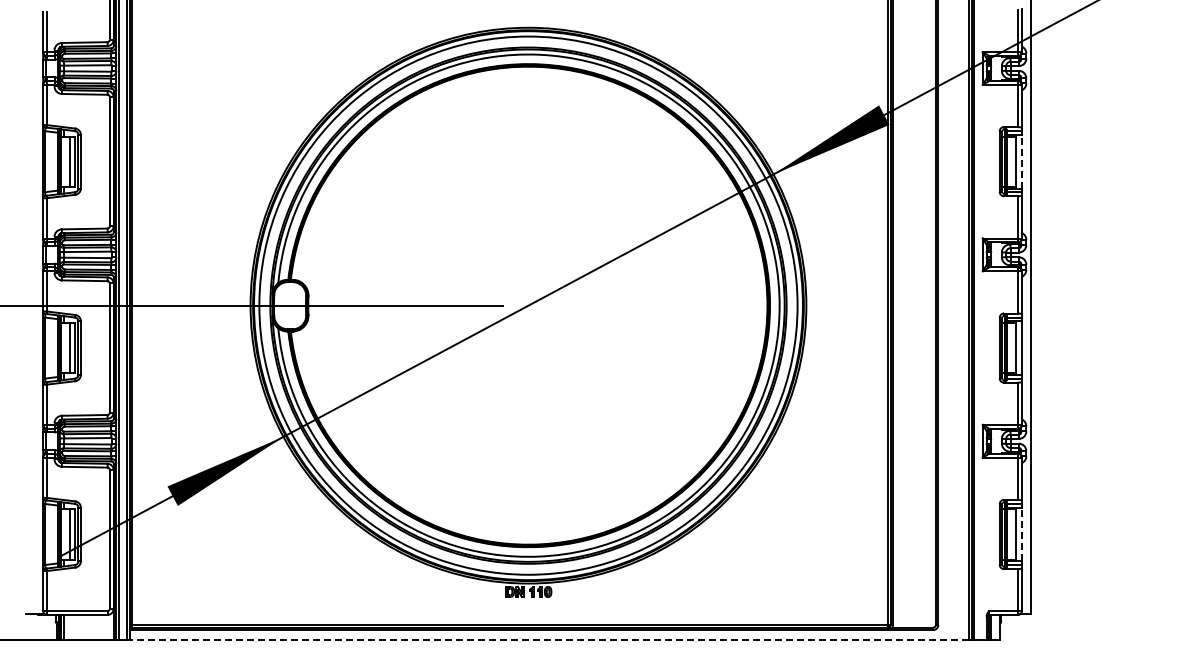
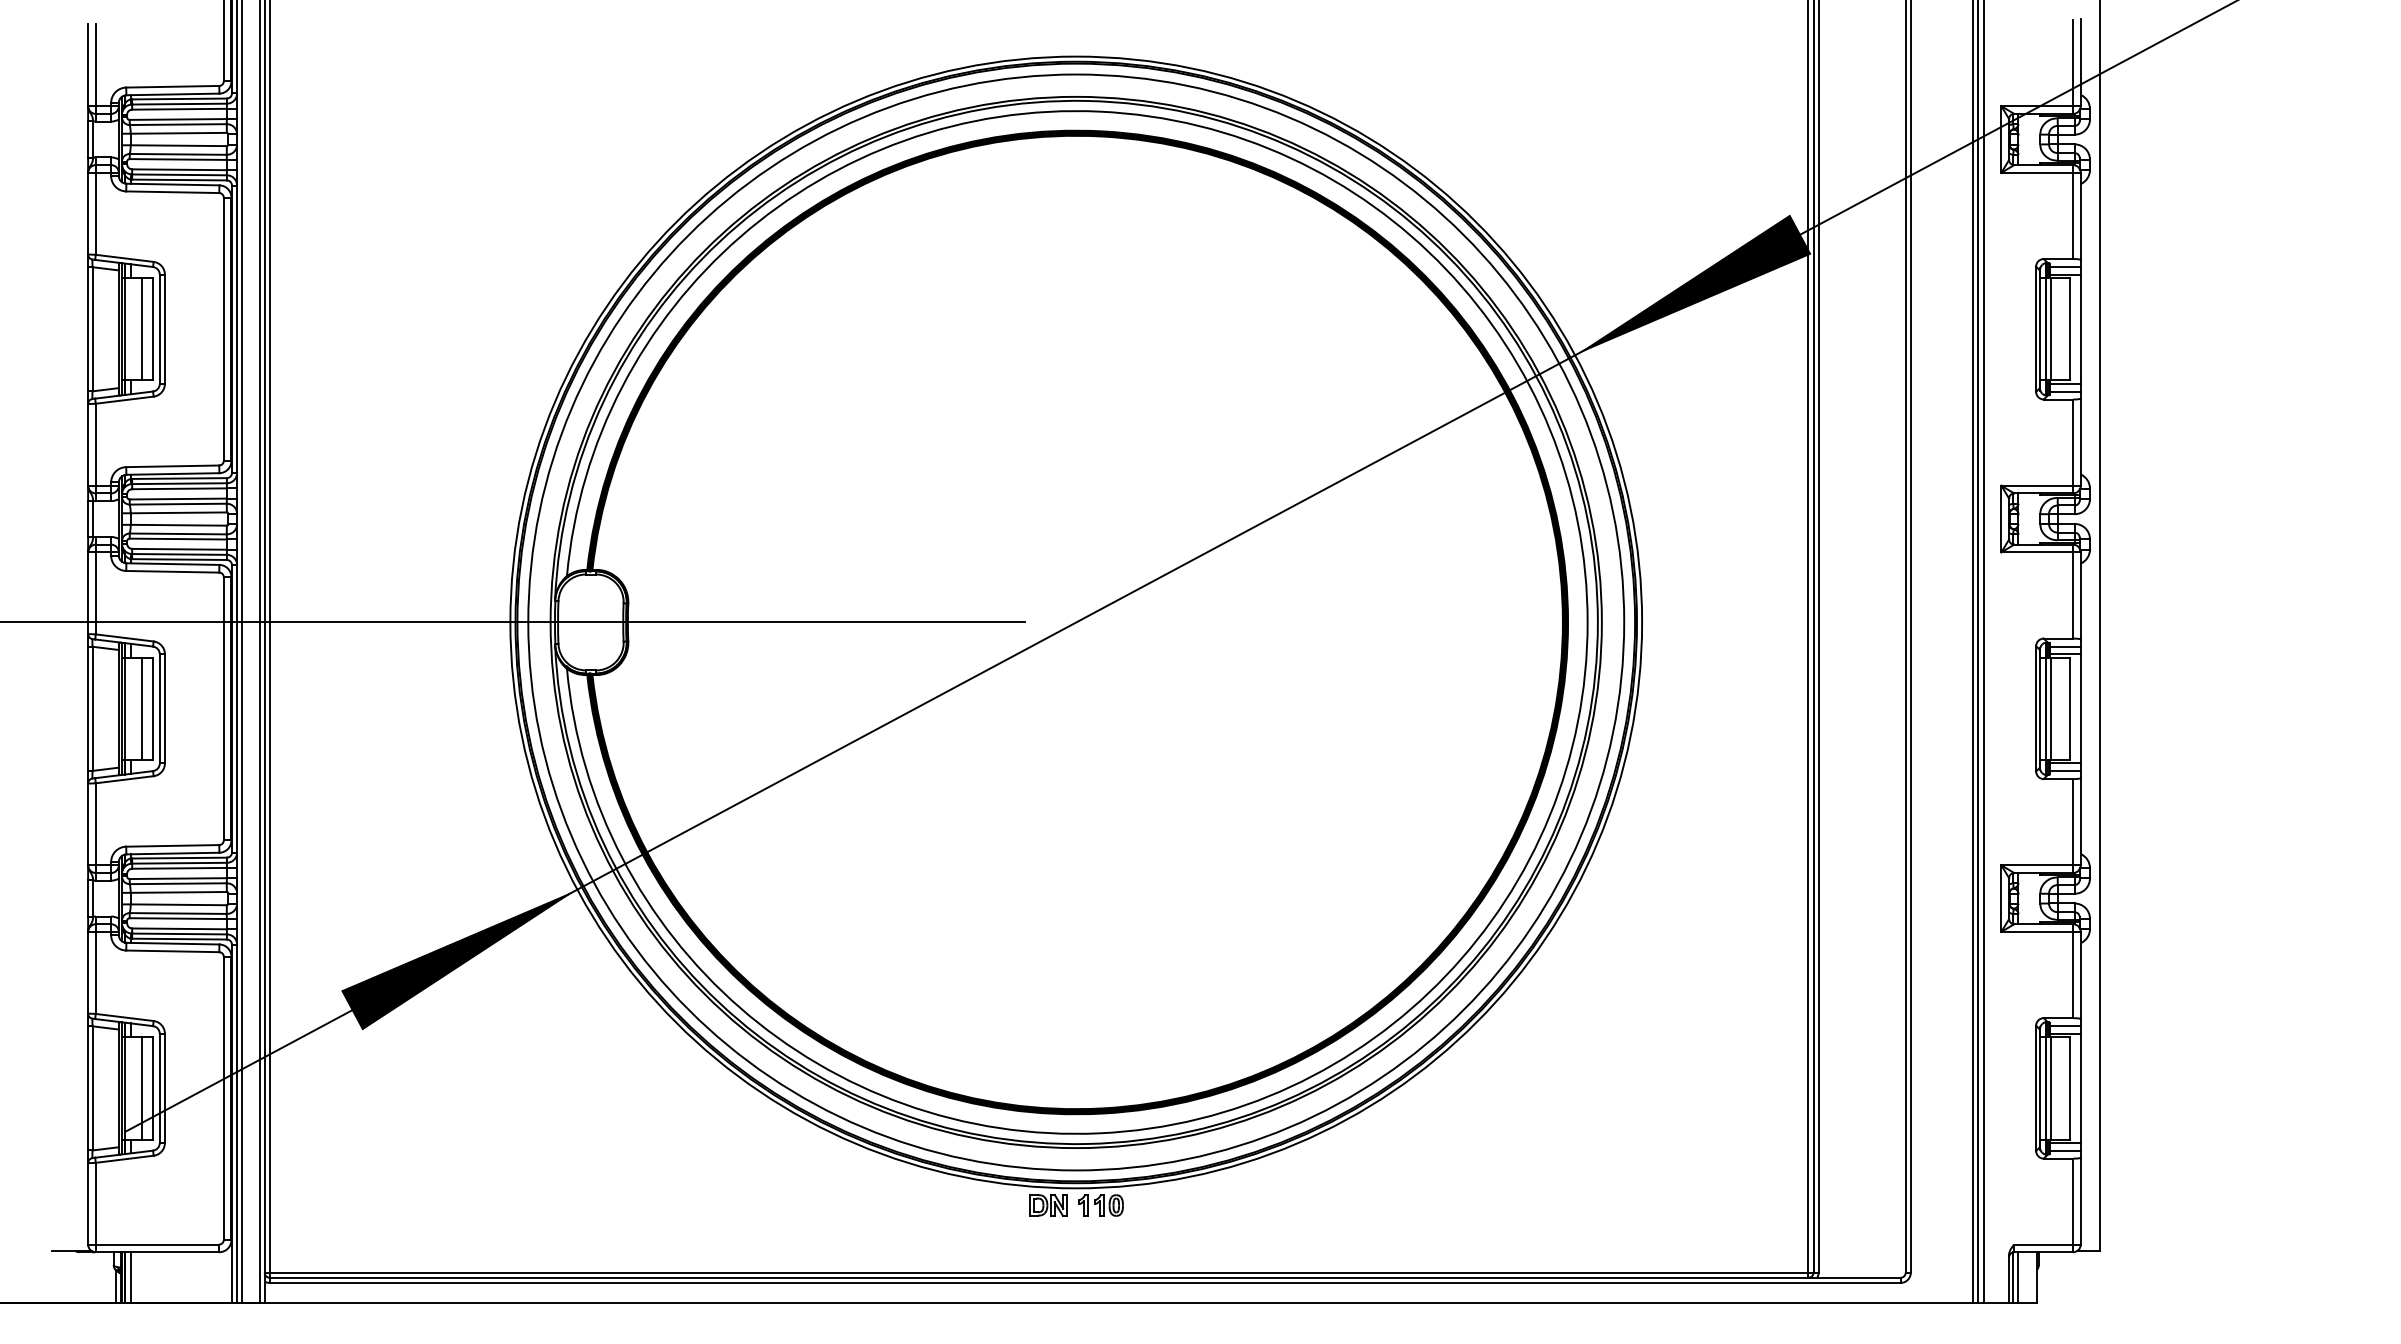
line: (1021, 161) -> (2080, 328), dashed -> solid
line: (1021, 534) -> (2080, 1088), dashed -> solid
line: (549, 640) -> (1119, 1304), dashed -> solid

